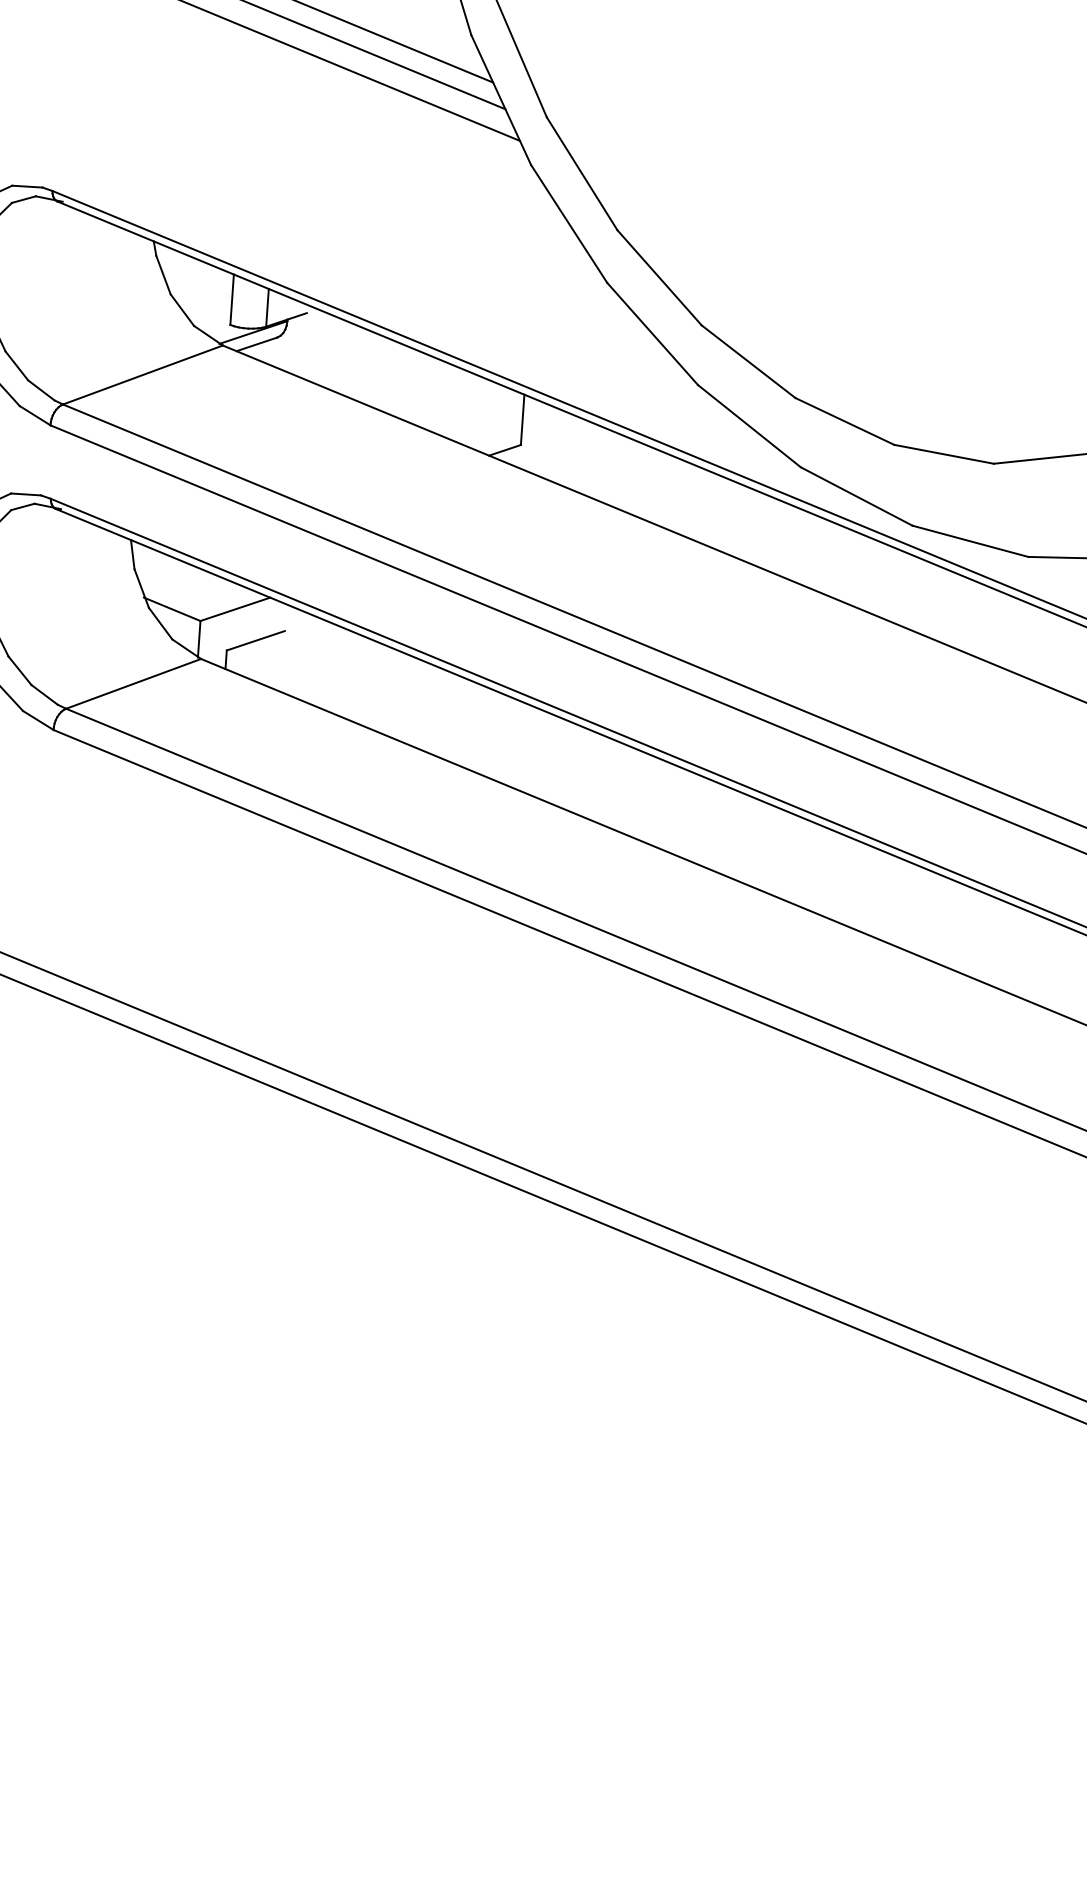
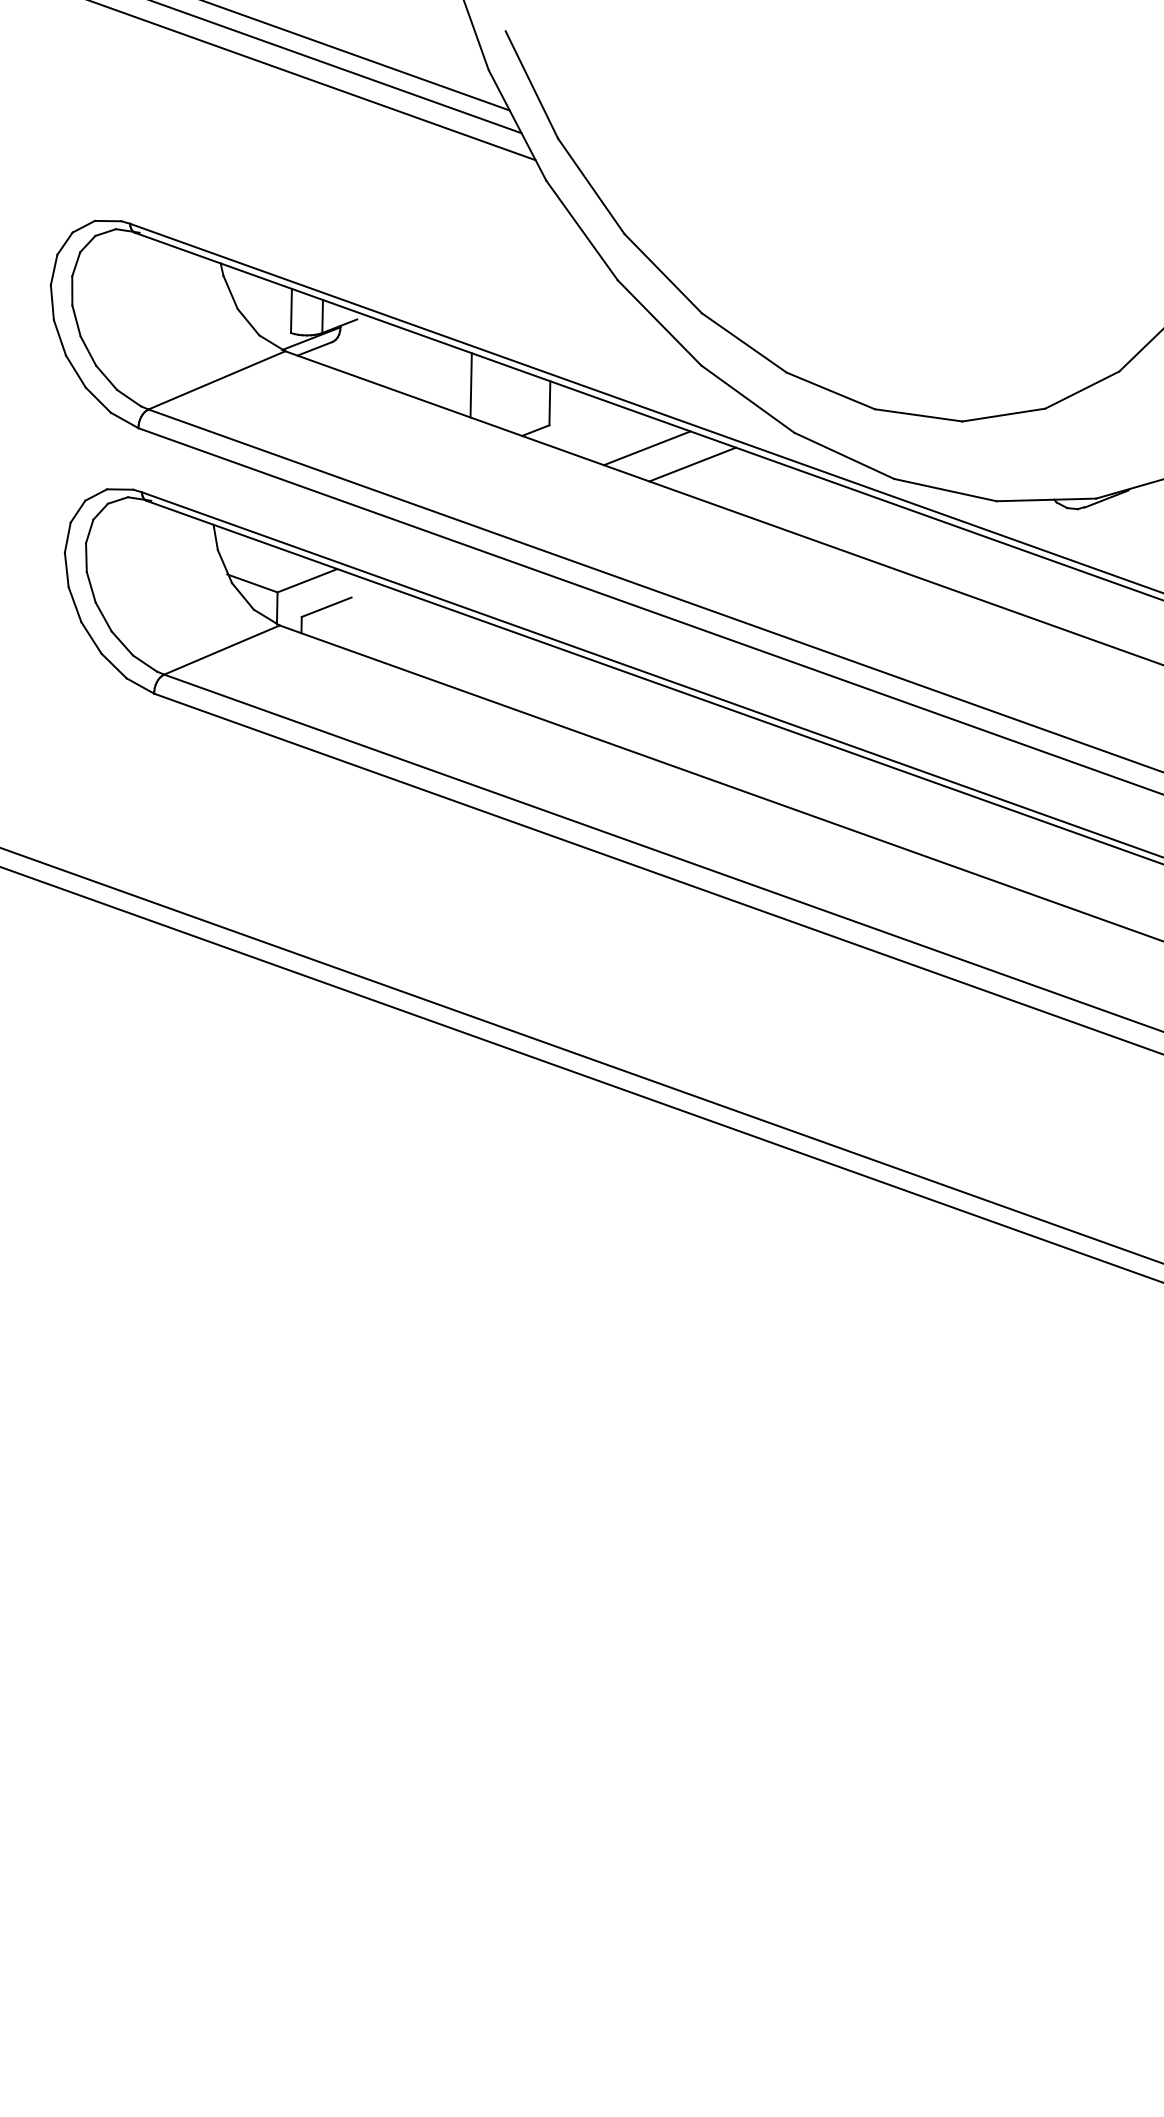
line: (432, 395) -> (470, 385), added
line: (630, 476) -> (646, 448), added
line: (682, 497) -> (692, 464), added

